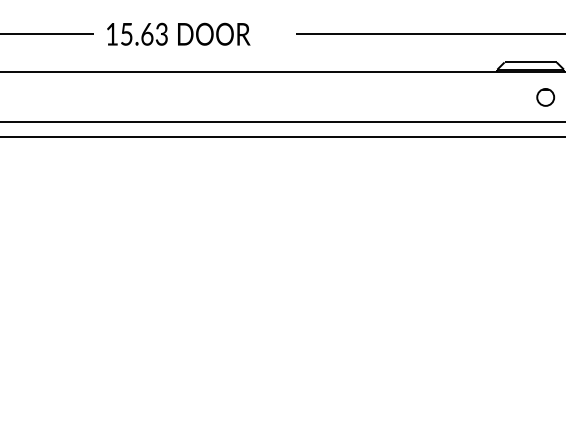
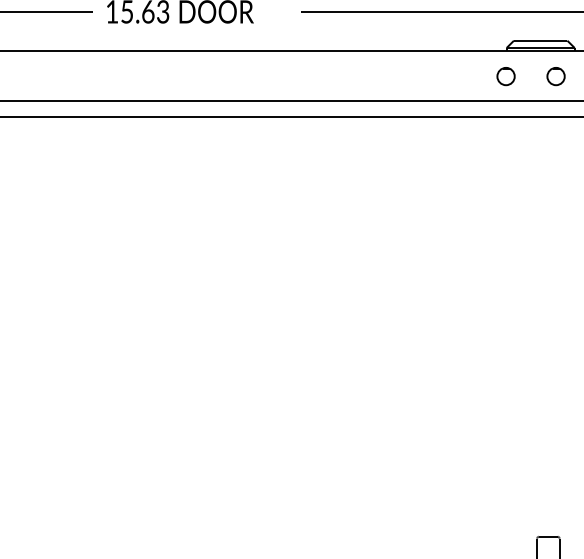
part: (496, 97) -> (505, 76), added

